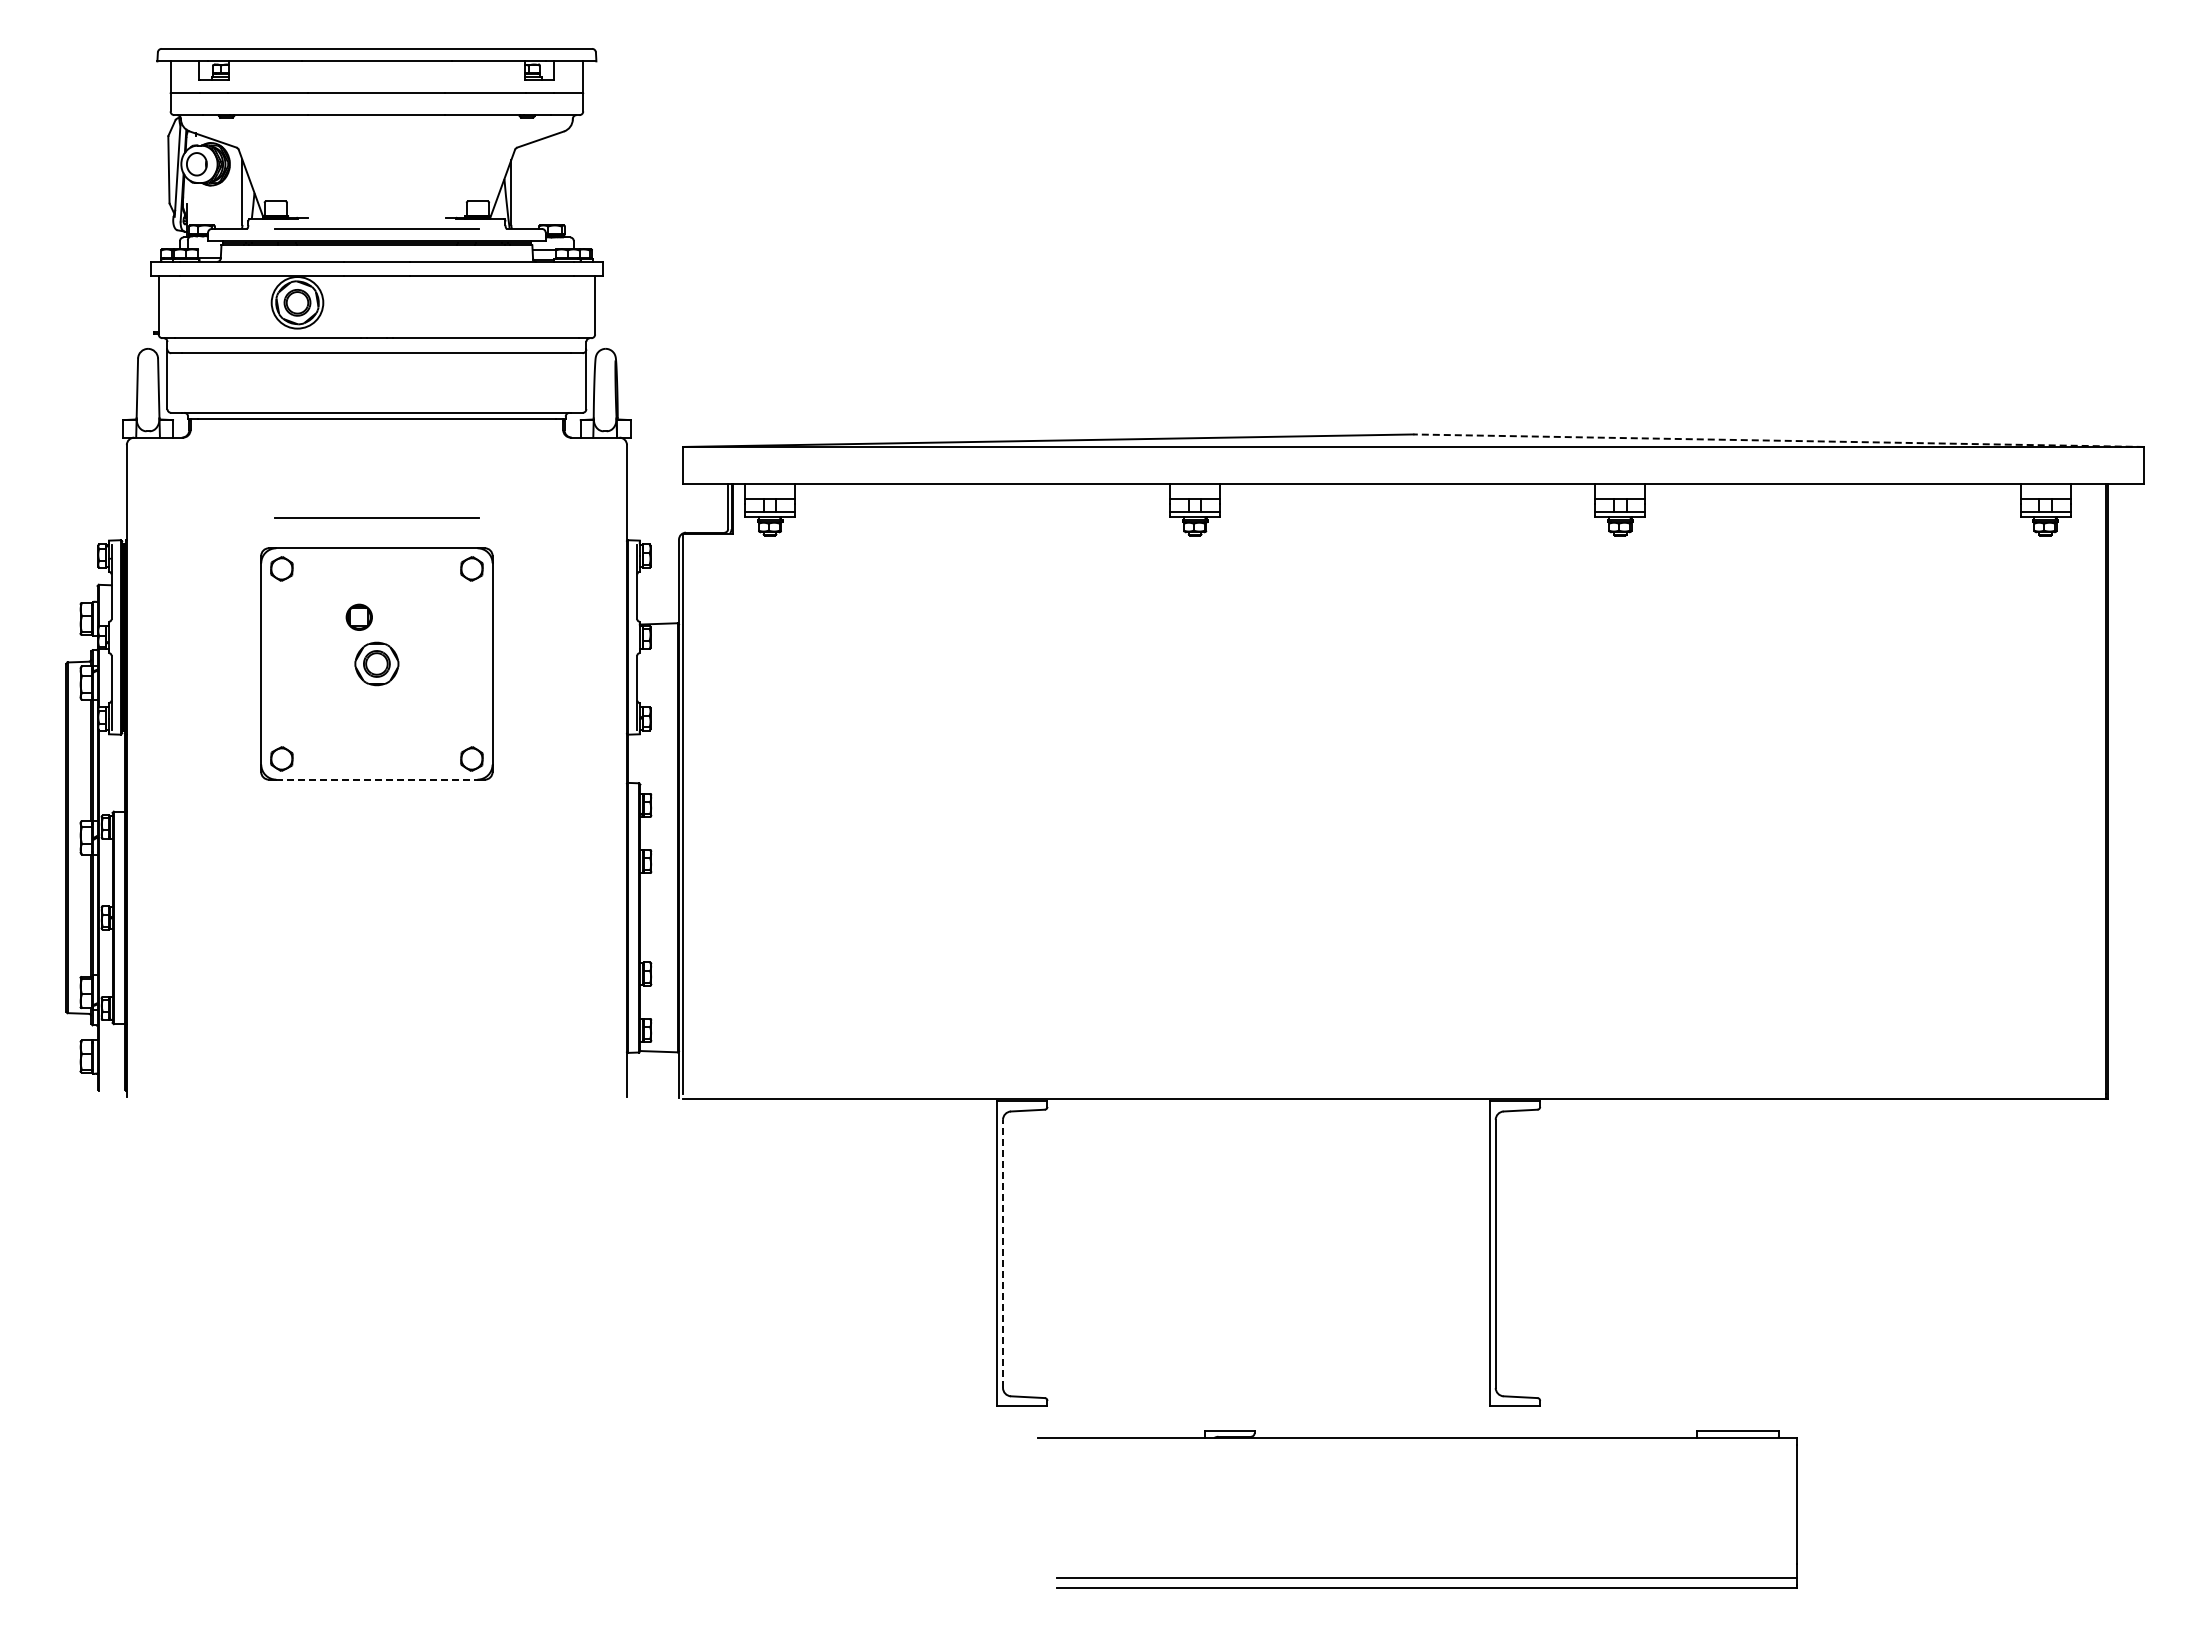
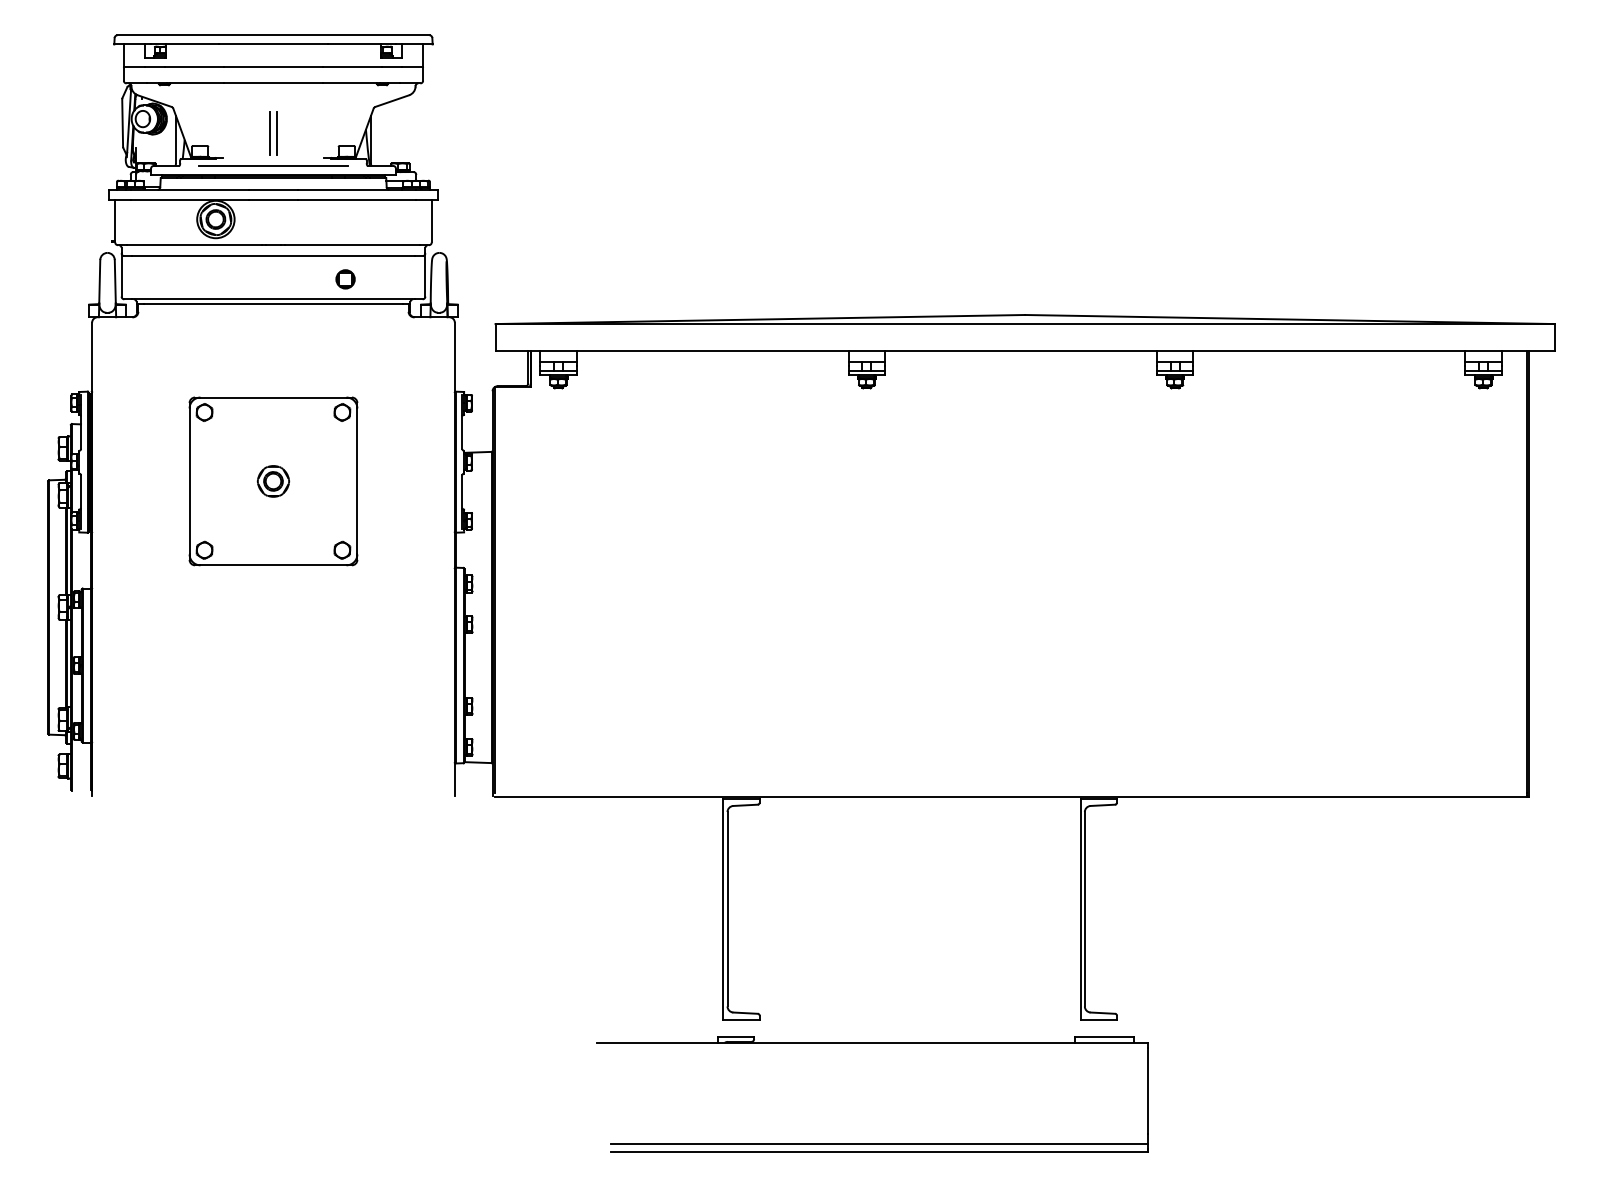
line: (372, 184) -> (270, 133), added
line: (381, 184) -> (276, 133), added
line: (1778, 440) -> (1289, 319), dashed -> solid
line: (376, 517) -> (273, 375), removed
part: (358, 616) -> (344, 278), moved
line: (376, 779) -> (273, 565), dashed -> solid
line: (1003, 1253) -> (727, 908), dashed -> solid
part: (1417, 1577) -> (872, 1143), moved

